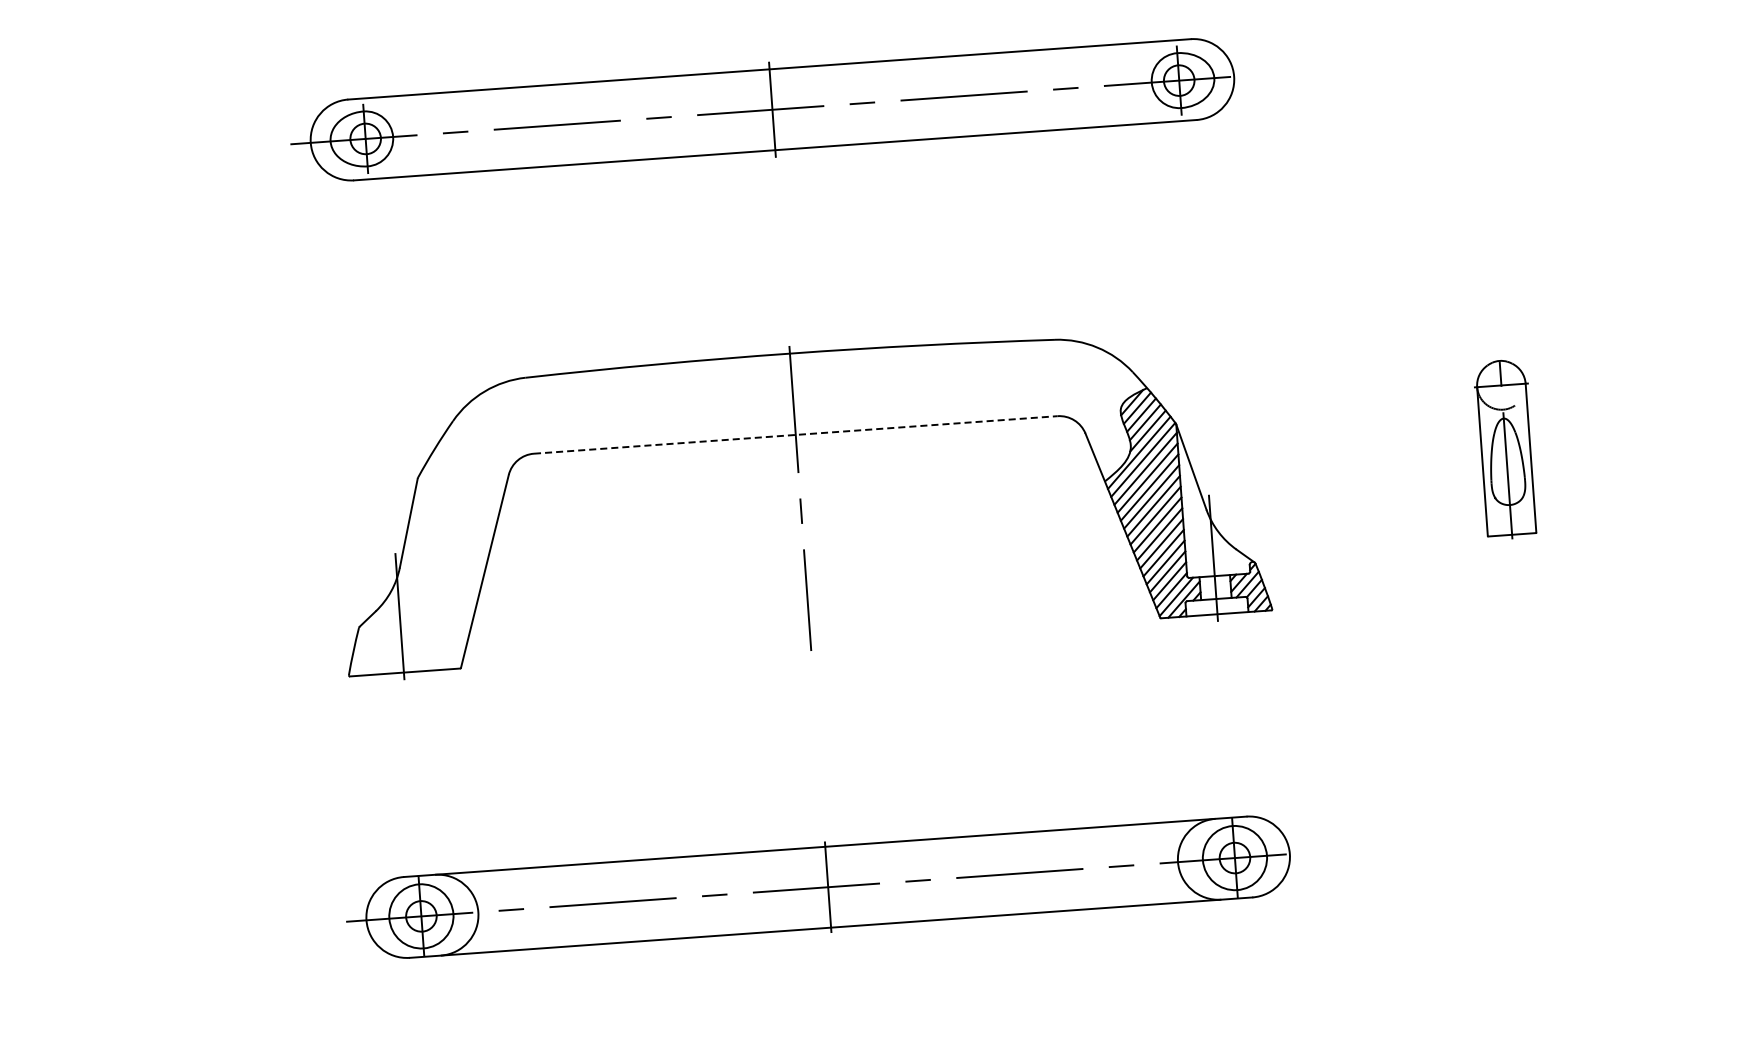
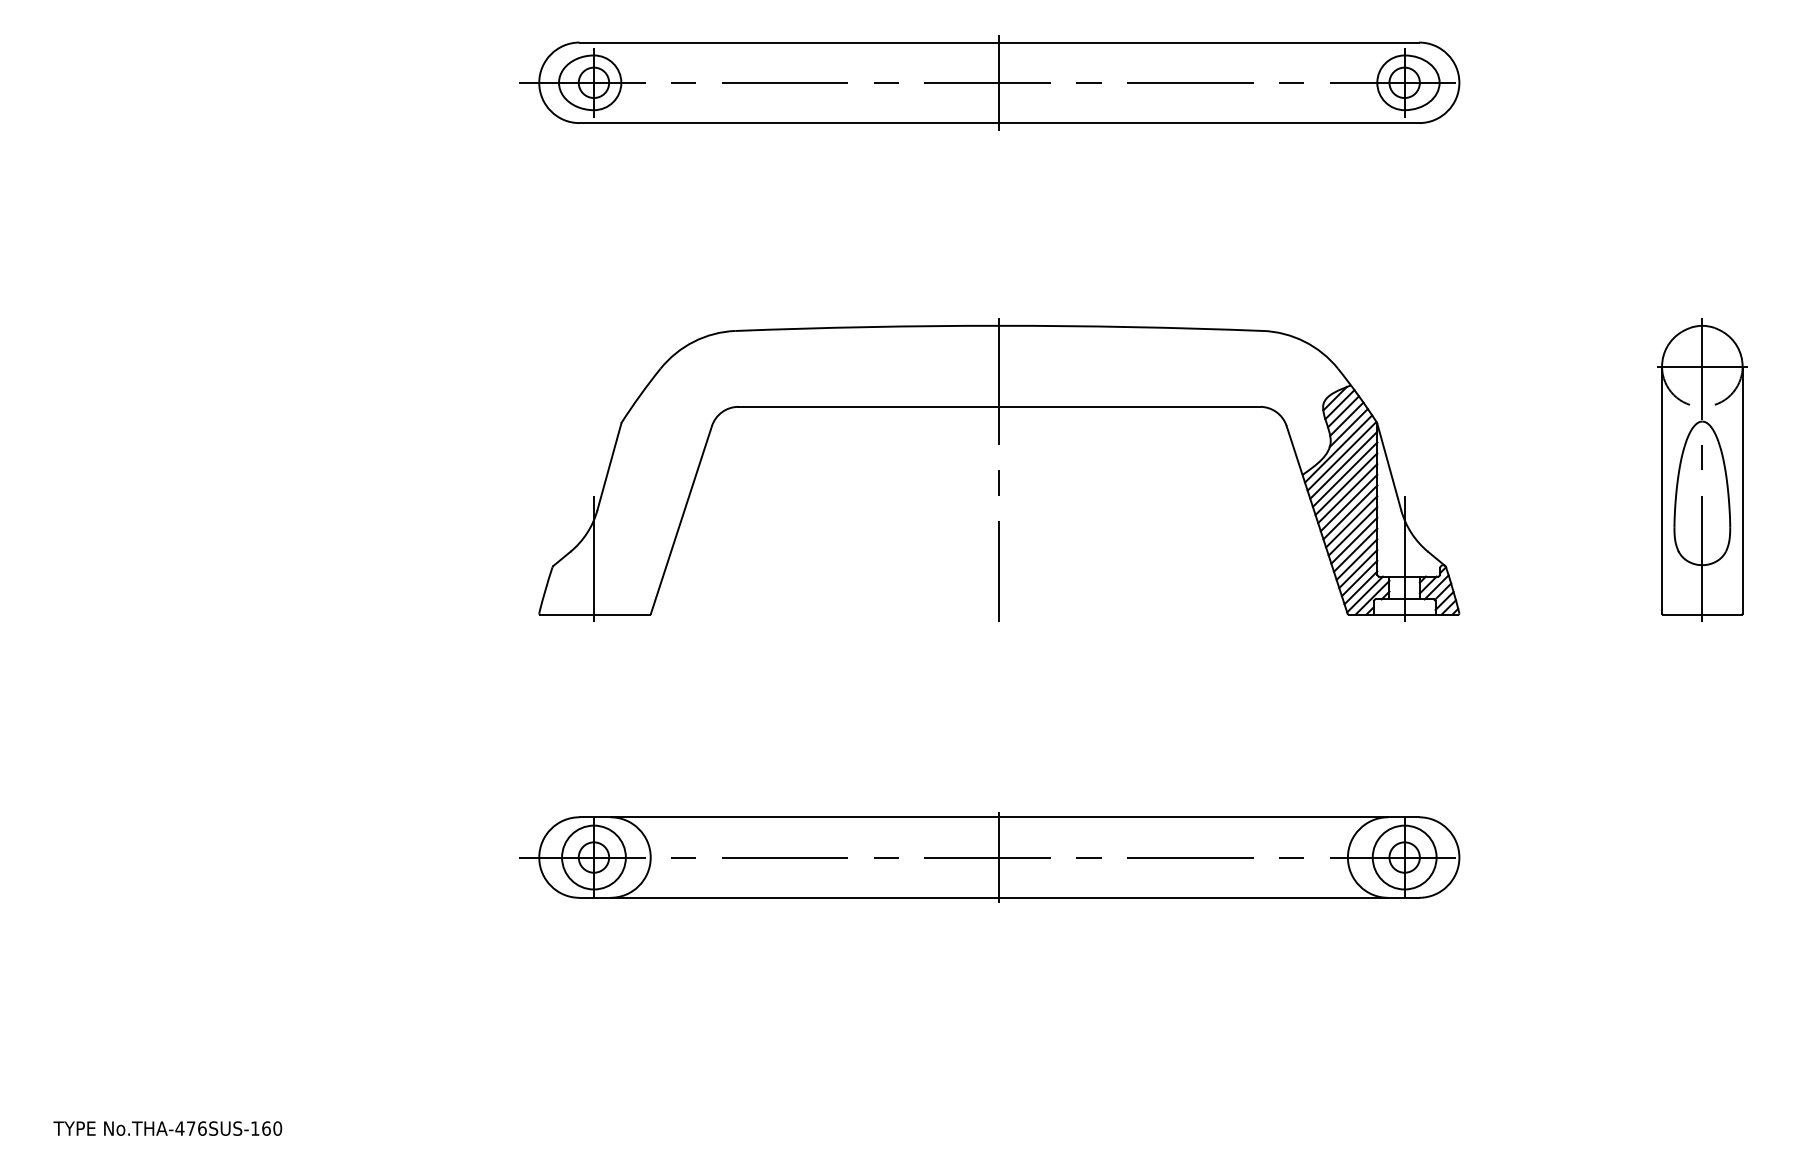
line: (795, 434) -> (999, 406), dashed -> solid
part: (1505, 447) -> (1702, 469), size x1.67

